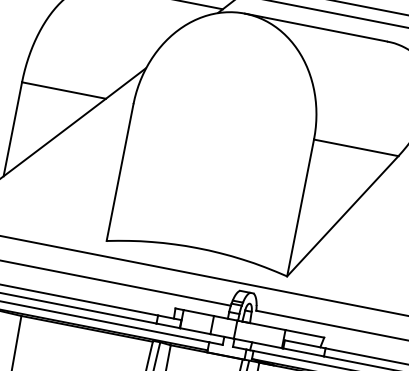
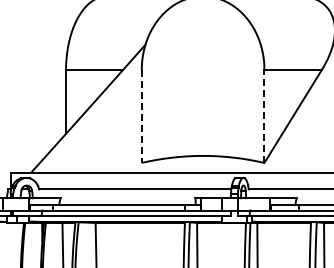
line: (119, 172) -> (141, 116), solid -> dashed
line: (300, 206) -> (264, 115), solid -> dashed

